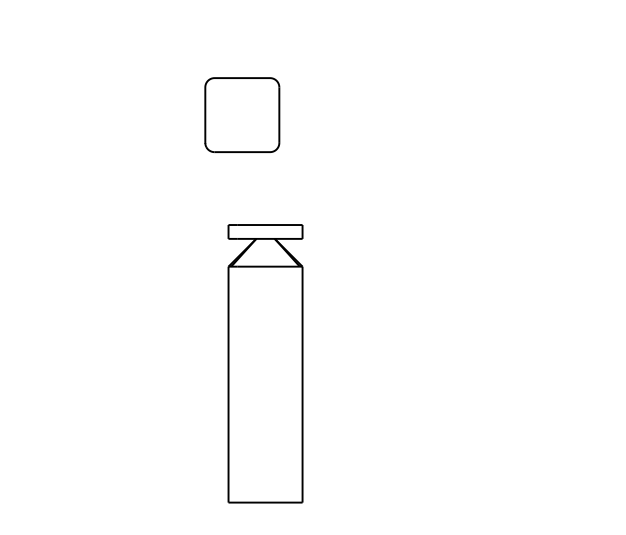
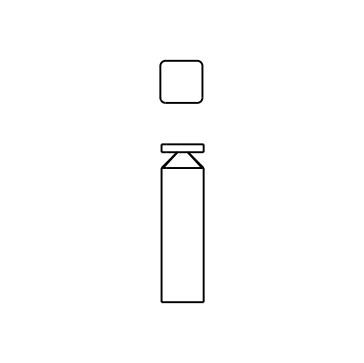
part: (242, 114) -> (181, 81), moved

